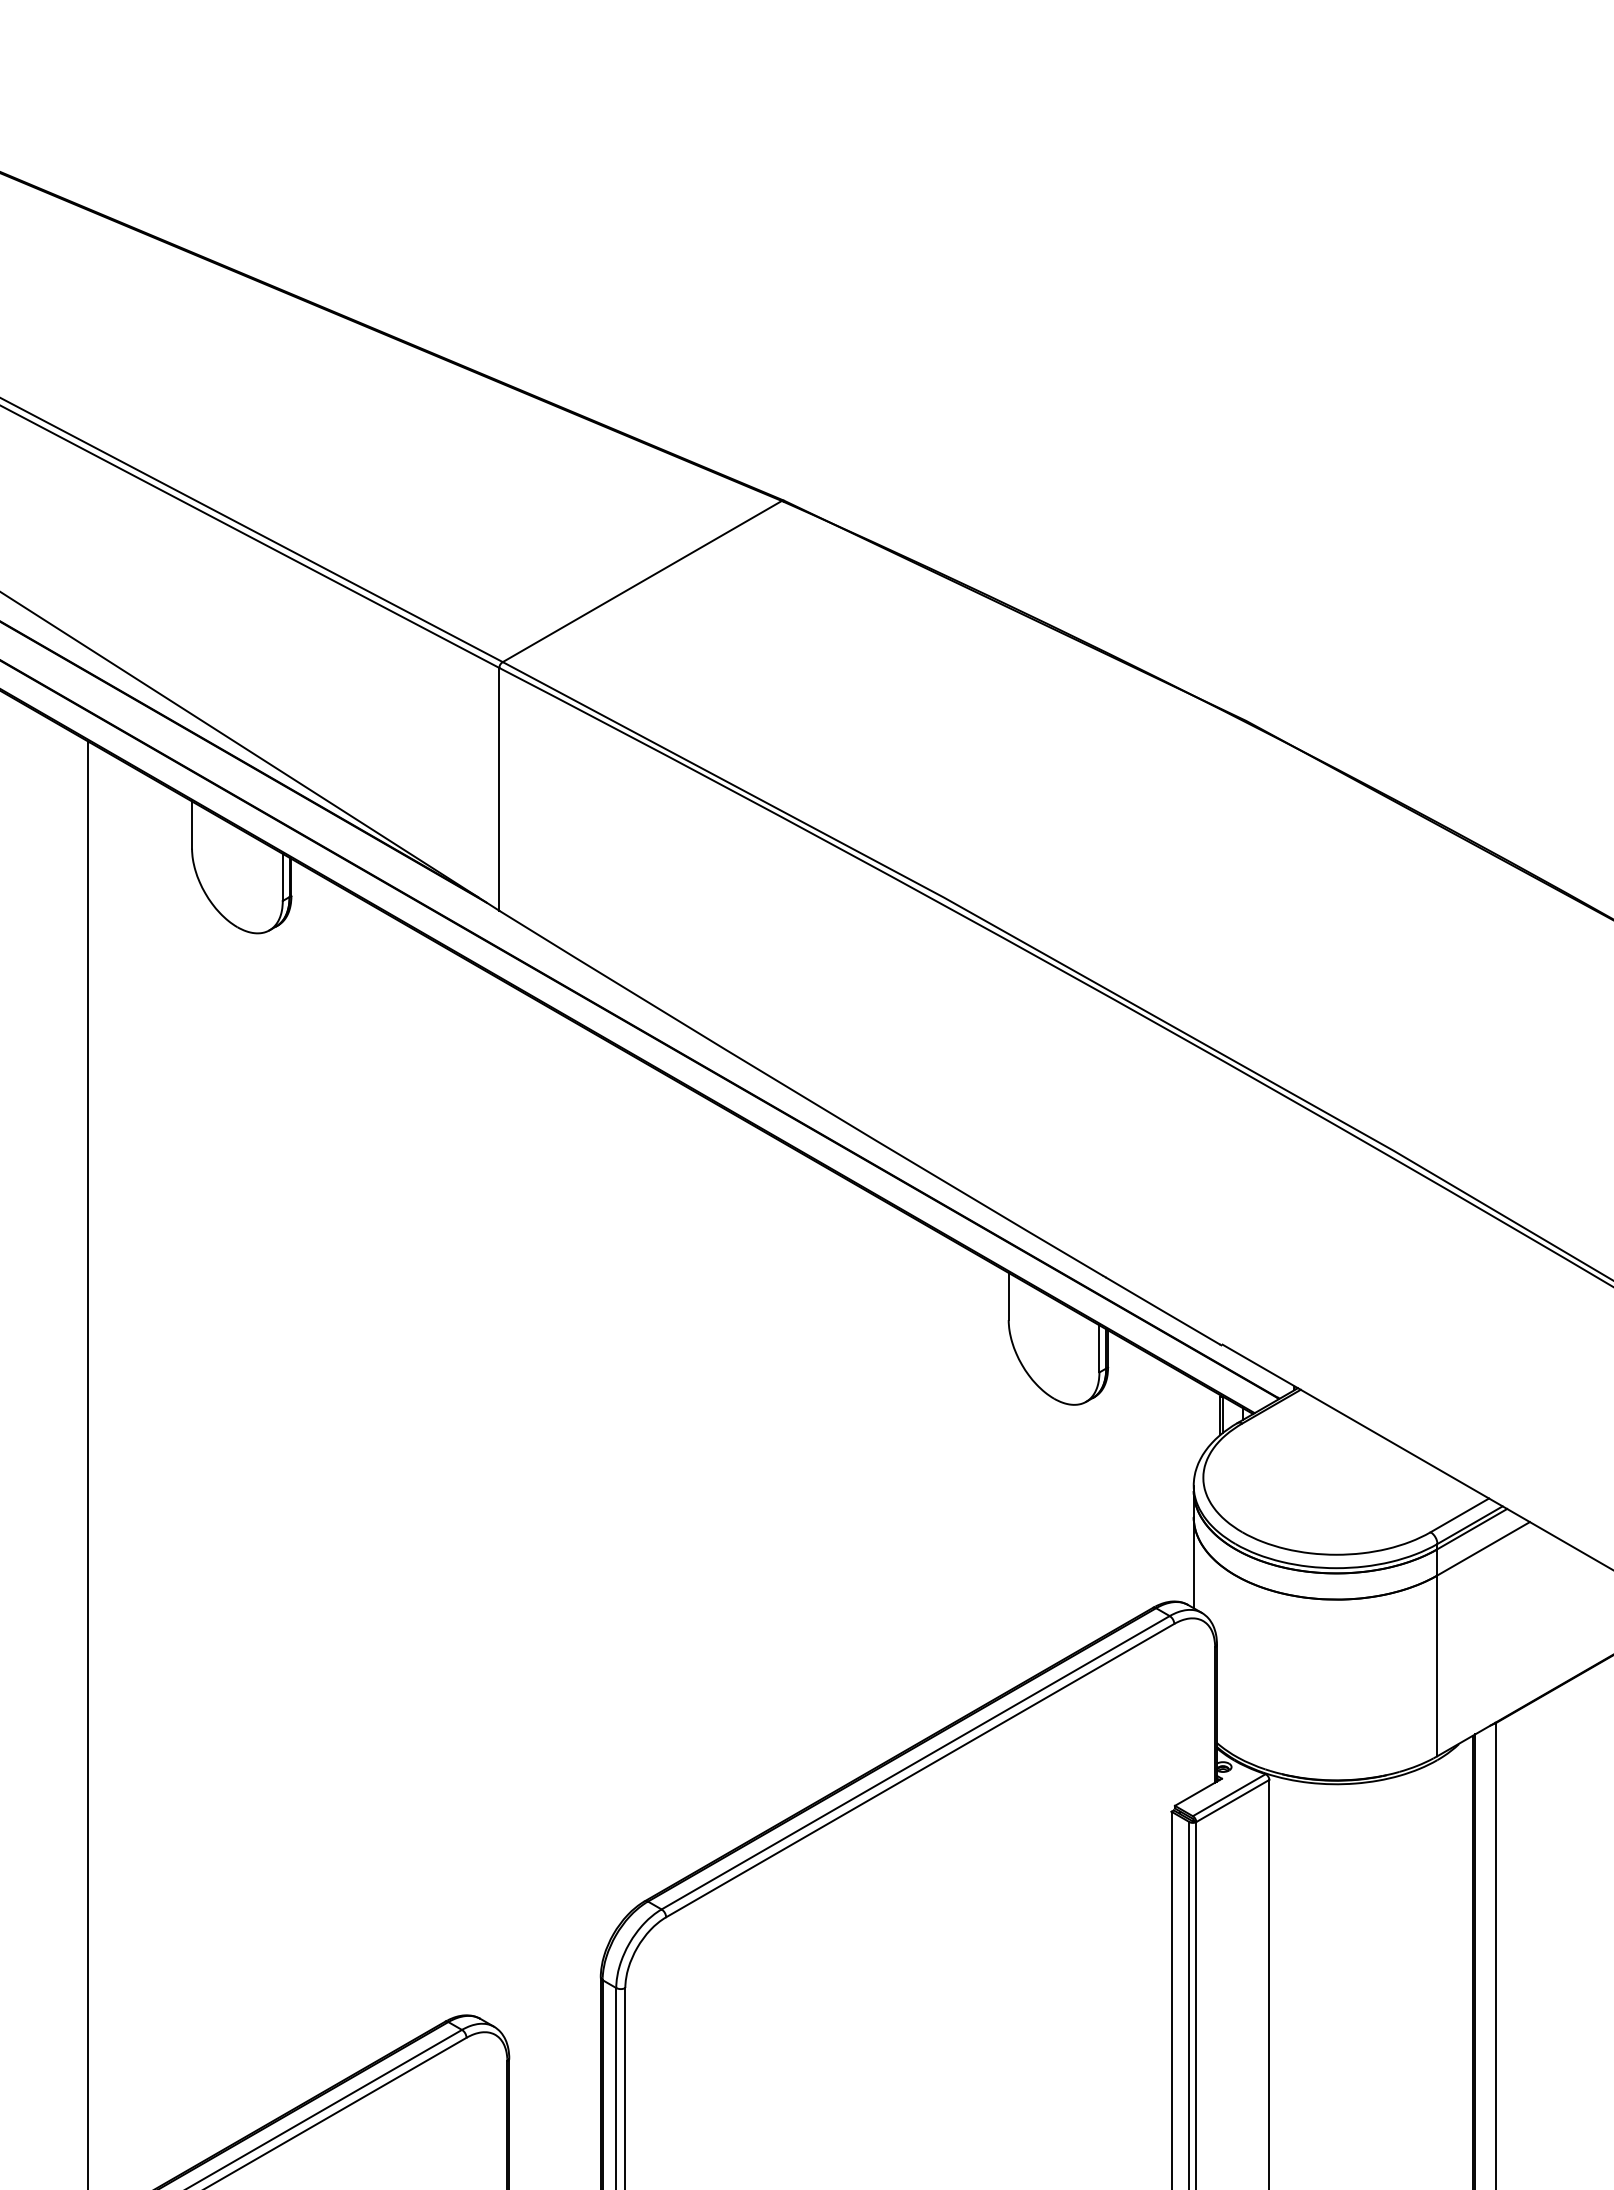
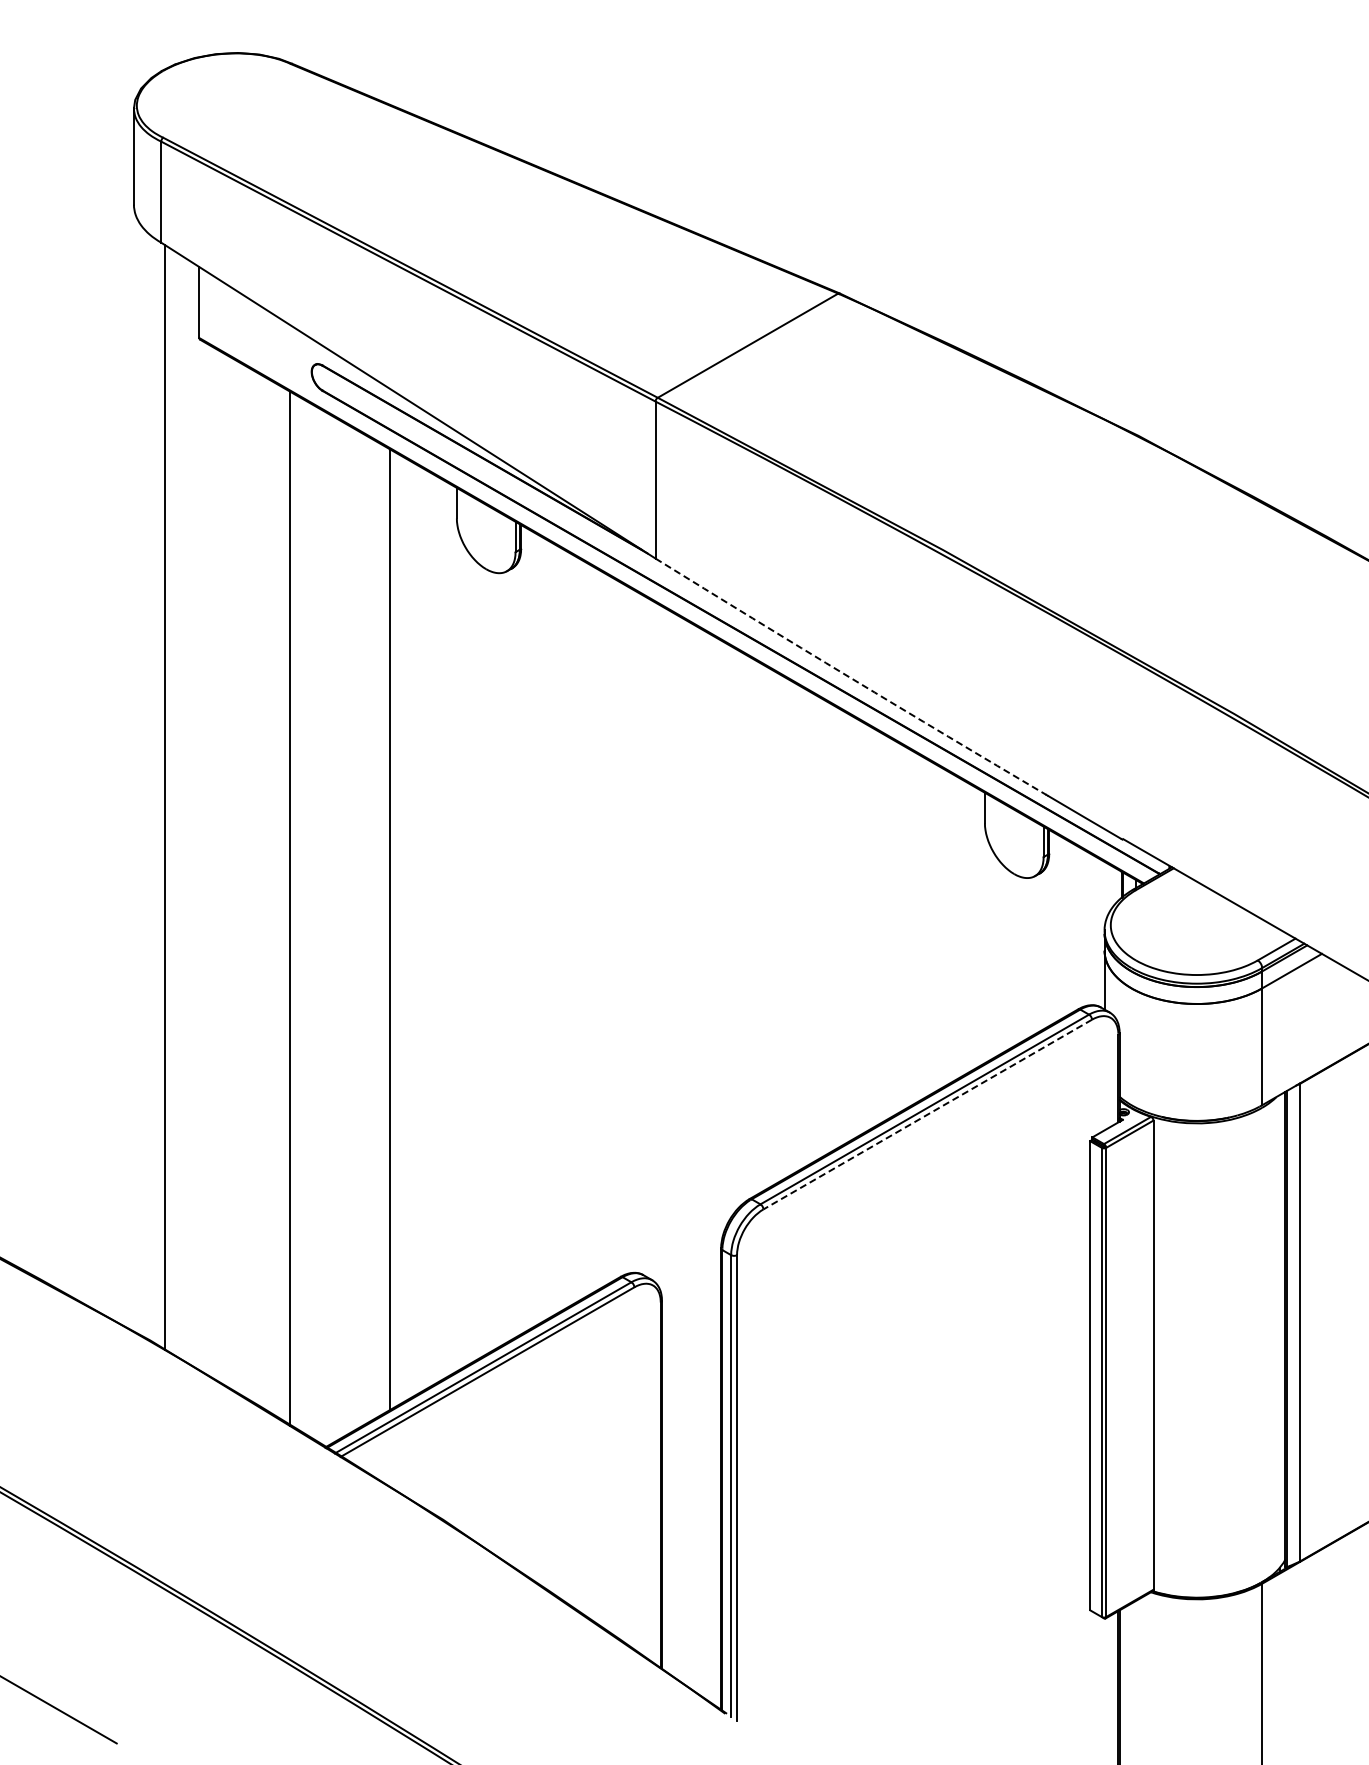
arc: (800, 1094) -> (850, 677), solid -> dashed
line: (919, 1770) -> (927, 1114), solid -> dashed

